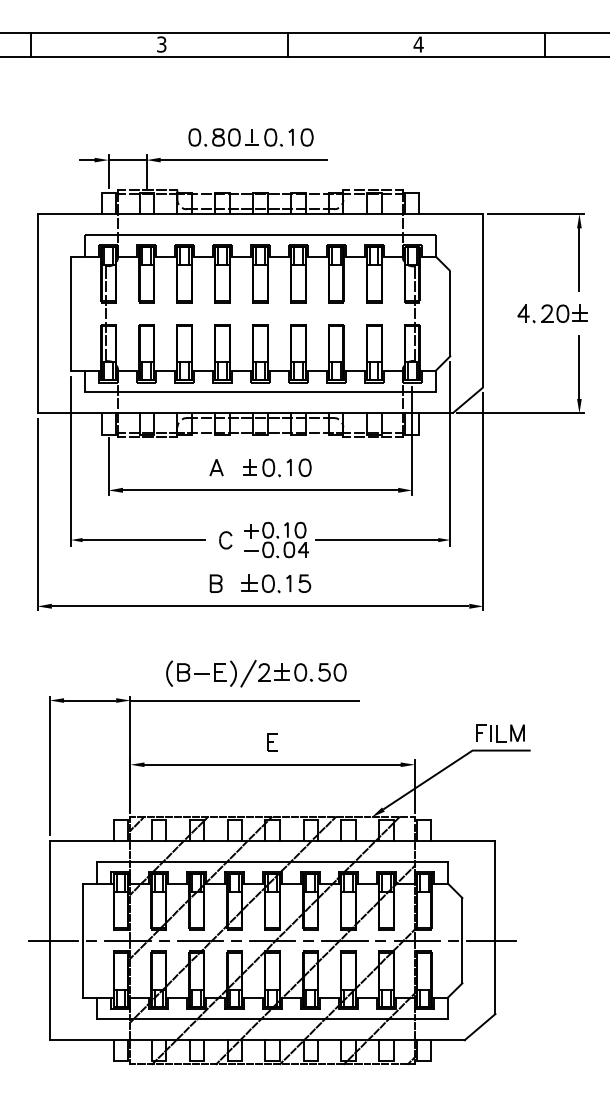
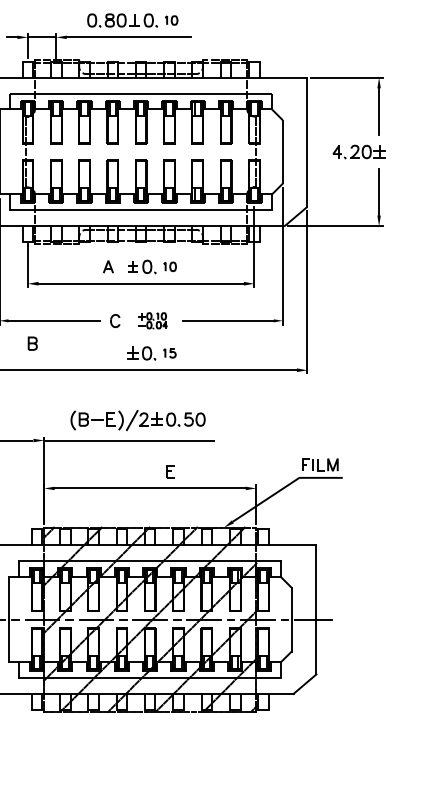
part: (300, 137) -> (171, 20), size x0.7
part: (298, 467) -> (169, 266), size x0.7
part: (276, 539) -> (153, 320), size x0.6
part: (215, 583) -> (32, 343), moved
part: (298, 583) -> (169, 353), size x0.7
part: (272, 742) -> (171, 471), moved

